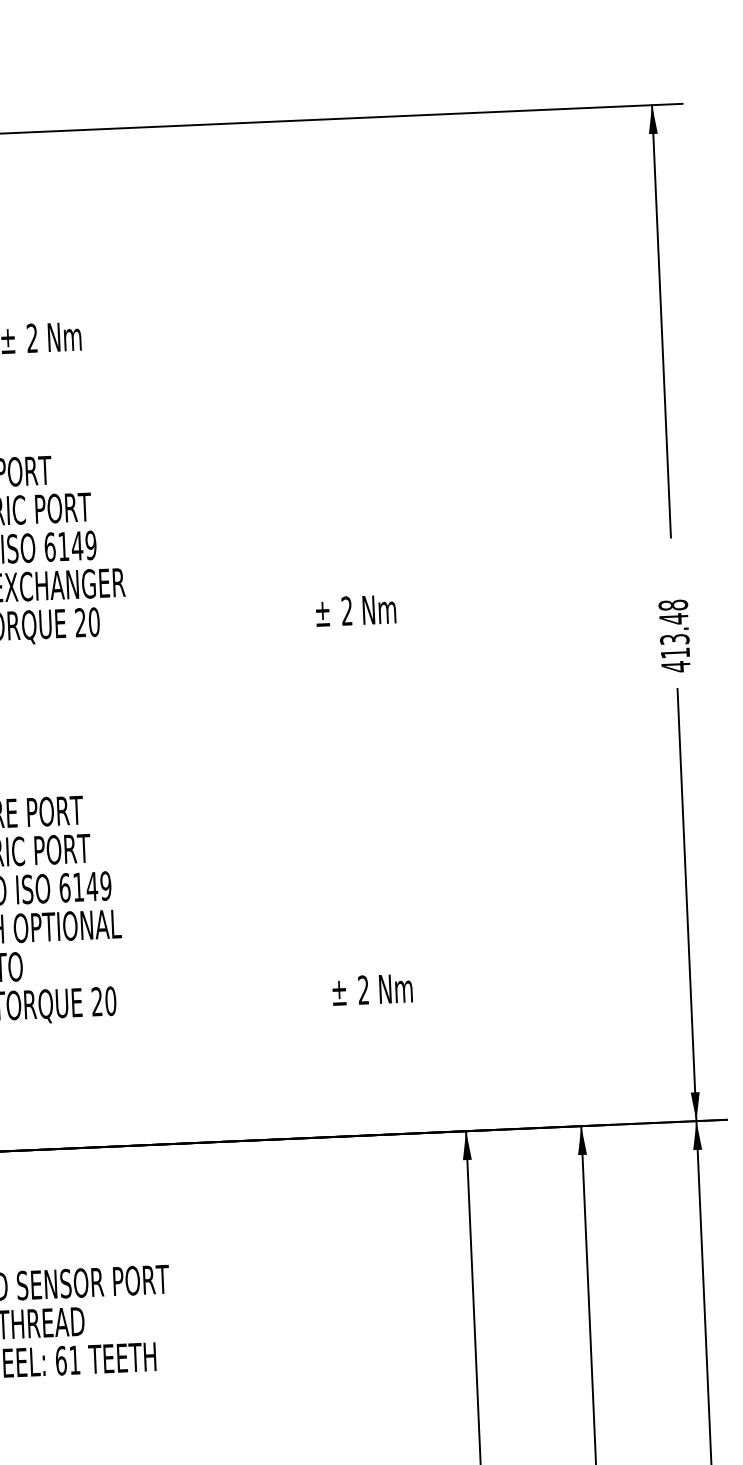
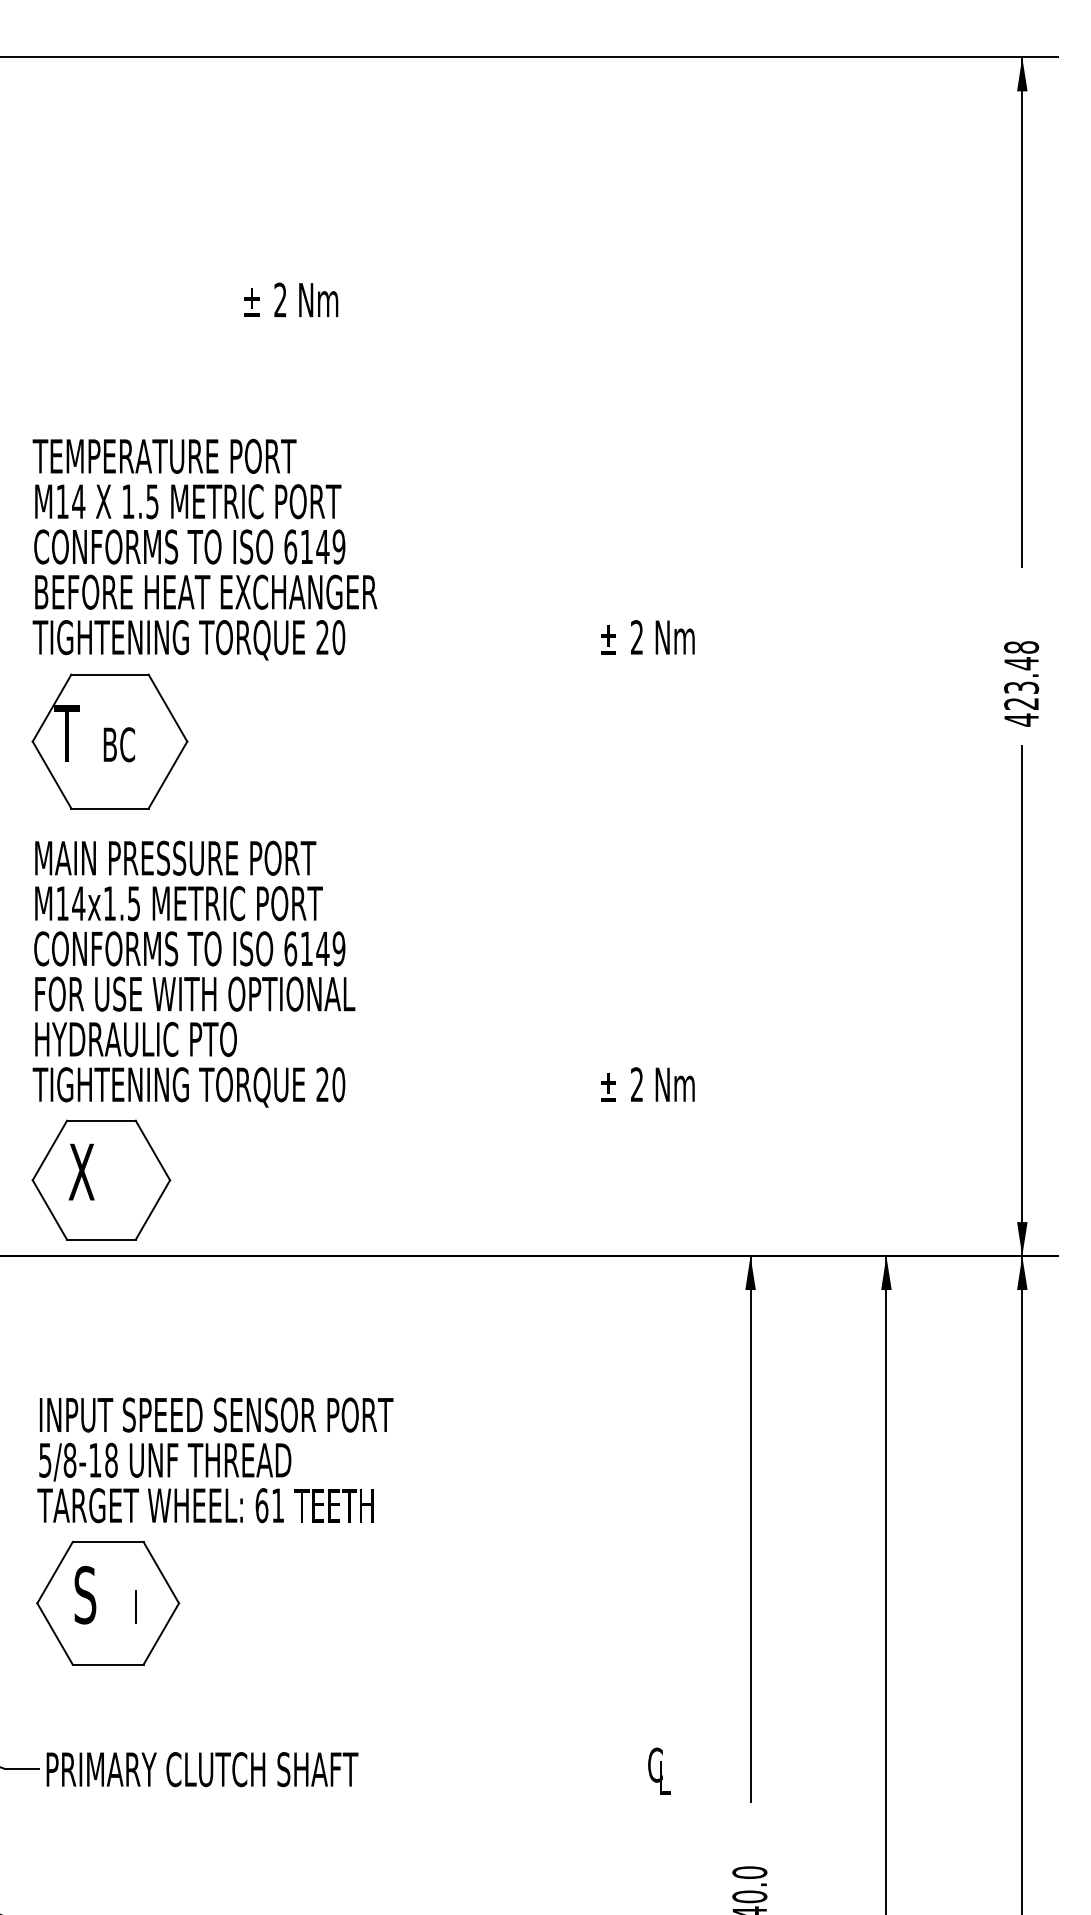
text: (675, 653) -> (1021, 704), 413.48 -> 423.48

